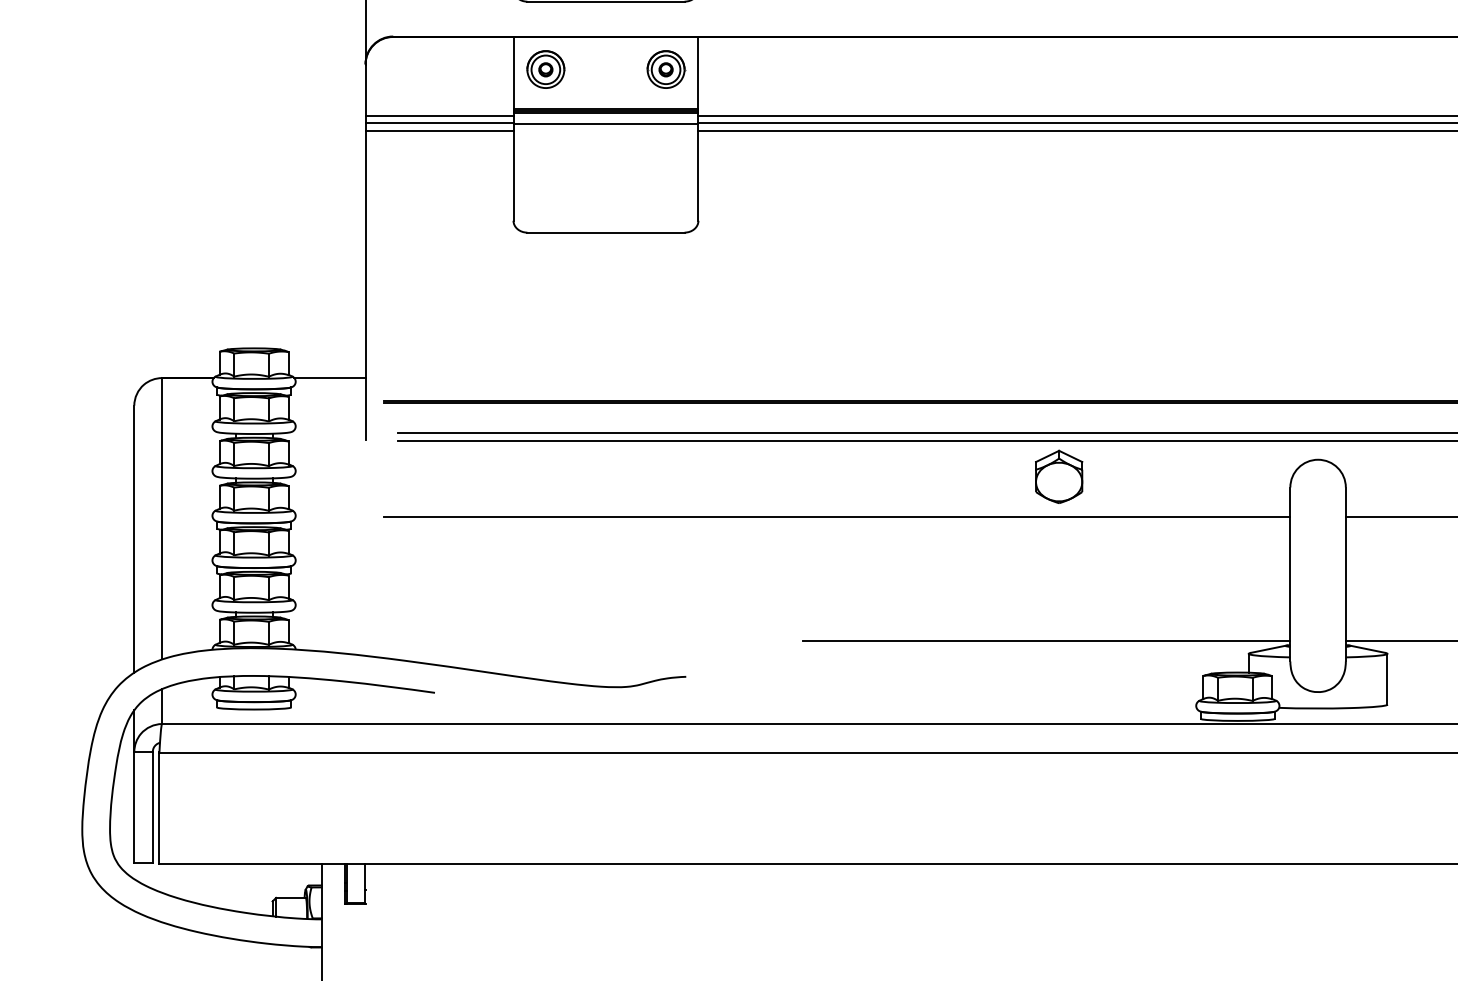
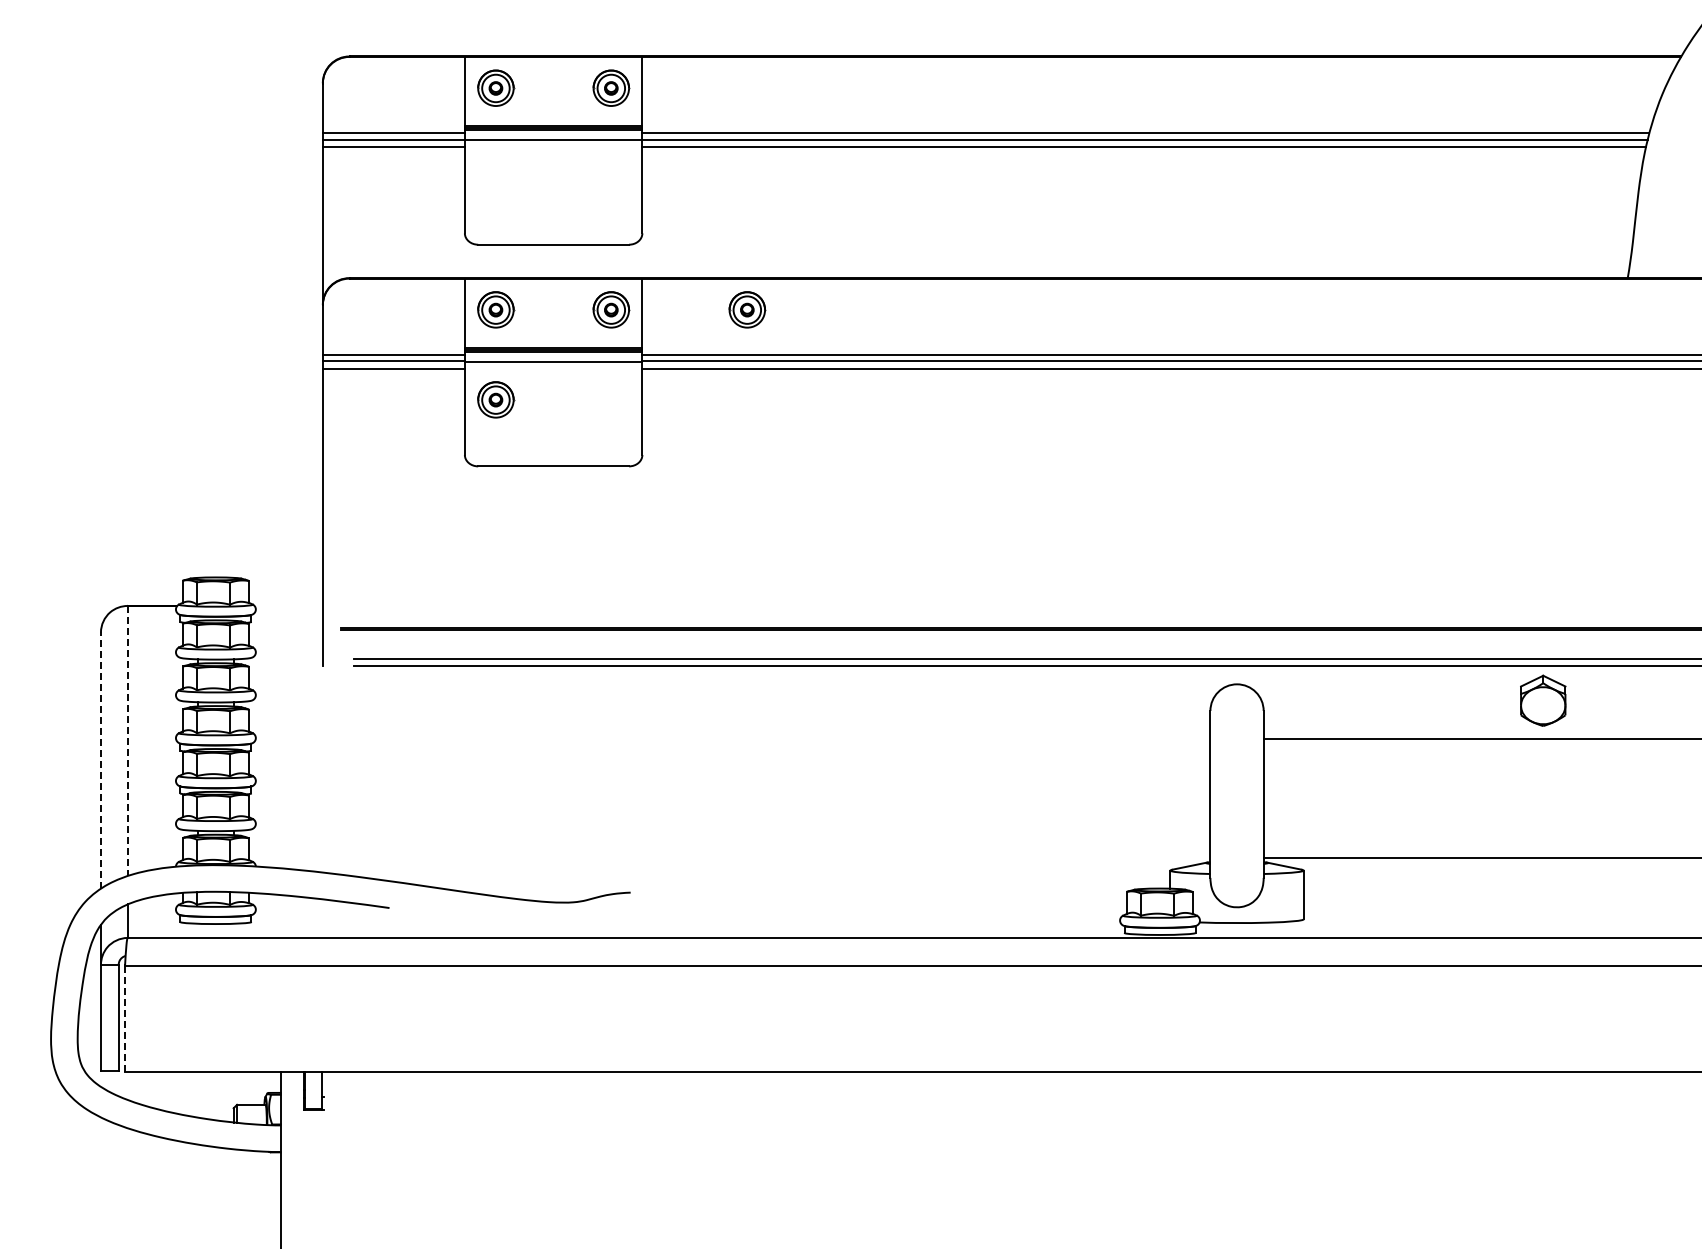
part: (807, 69) -> (747, 309), added
part: (546, 162) -> (496, 399), added
line: (329, 377) -> (288, 605), removed
part: (1059, 476) -> (988, 700), removed
line: (837, 516) -> (775, 738), removed
line: (161, 519) -> (127, 741), solid -> dashed
line: (133, 539) -> (100, 760), solid -> dashed
line: (1046, 641) -> (976, 858), removed
line: (159, 807) -> (125, 1018), solid -> dashed

